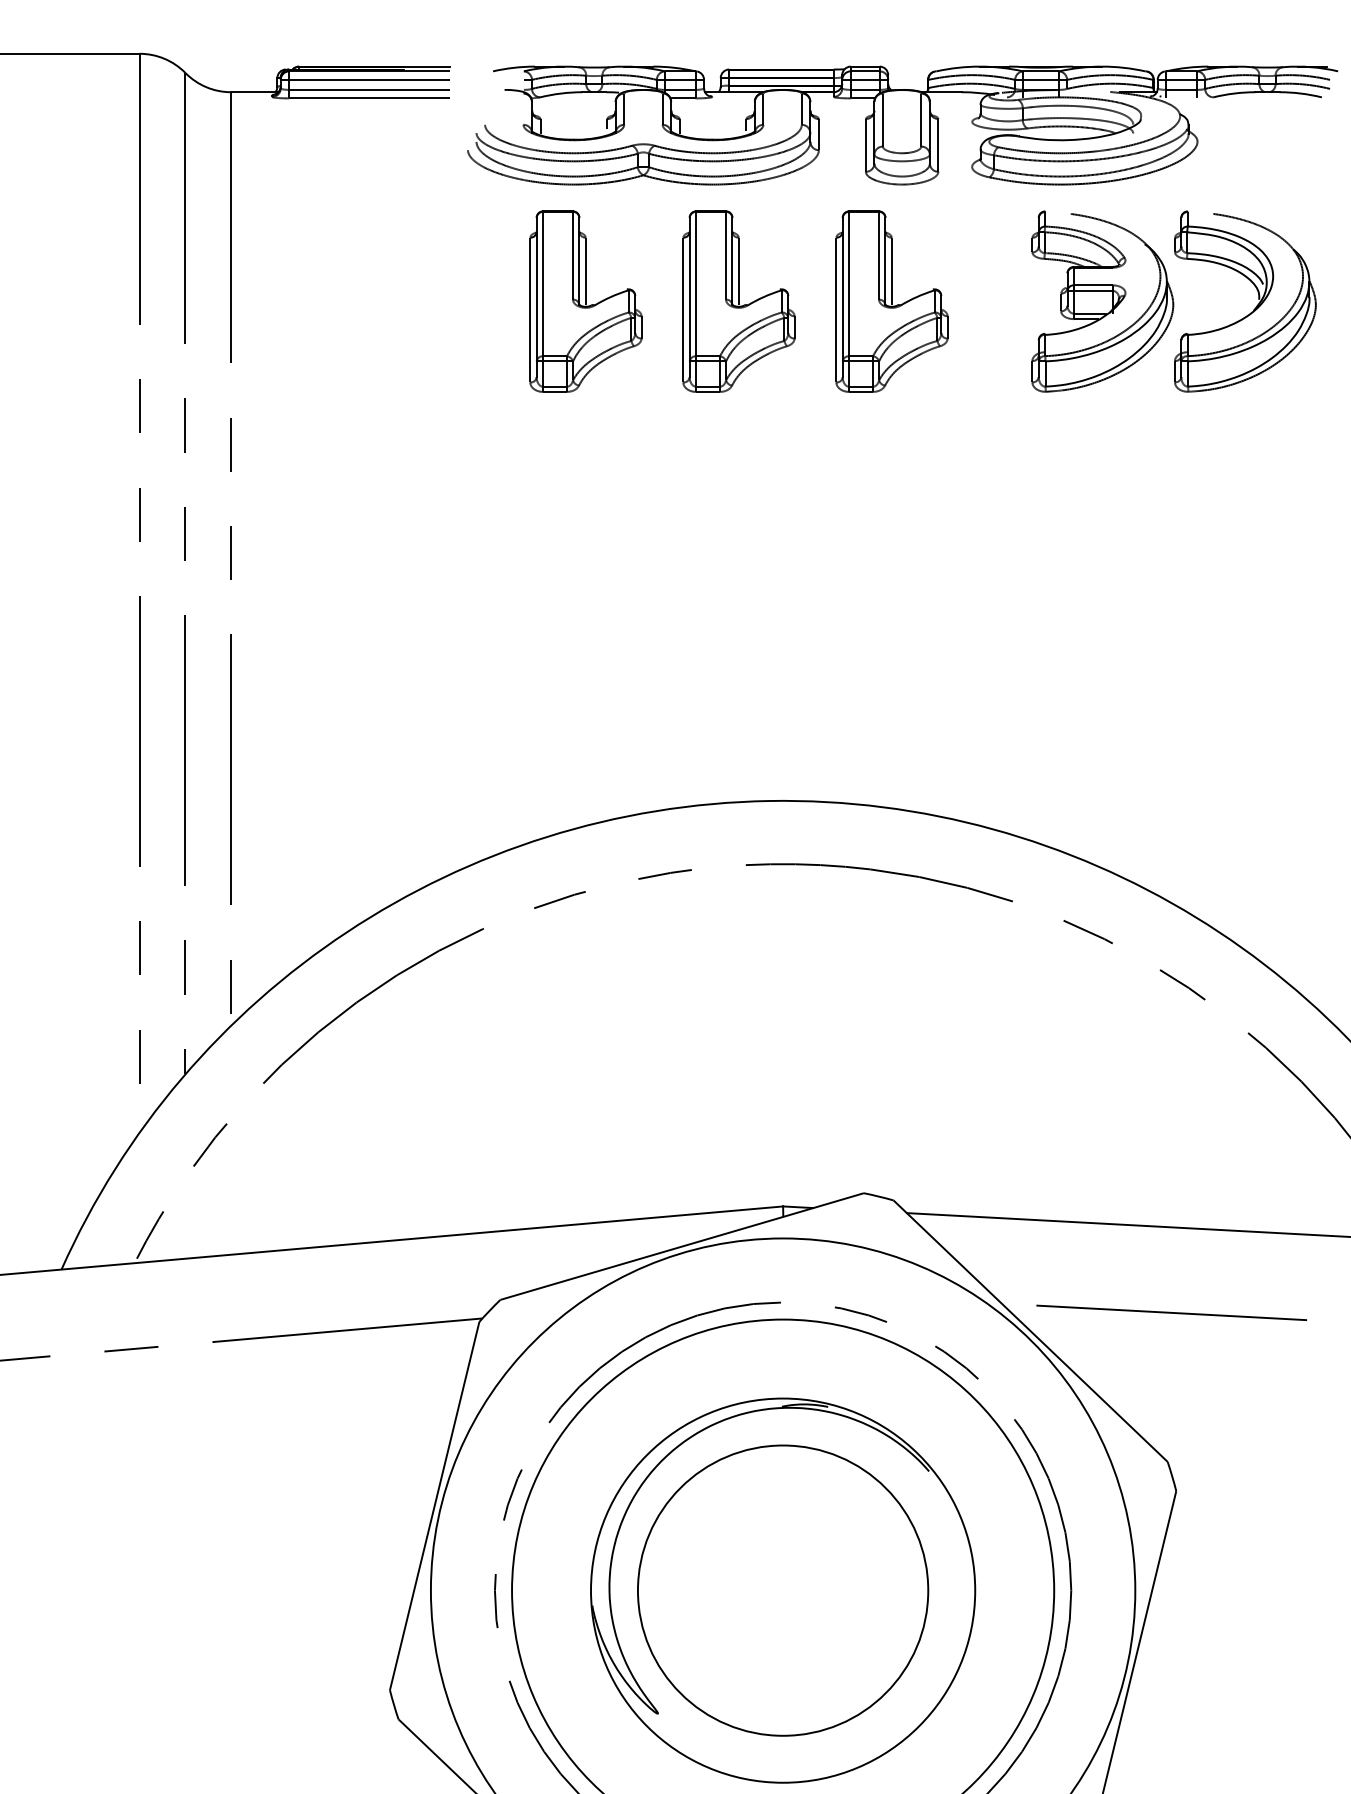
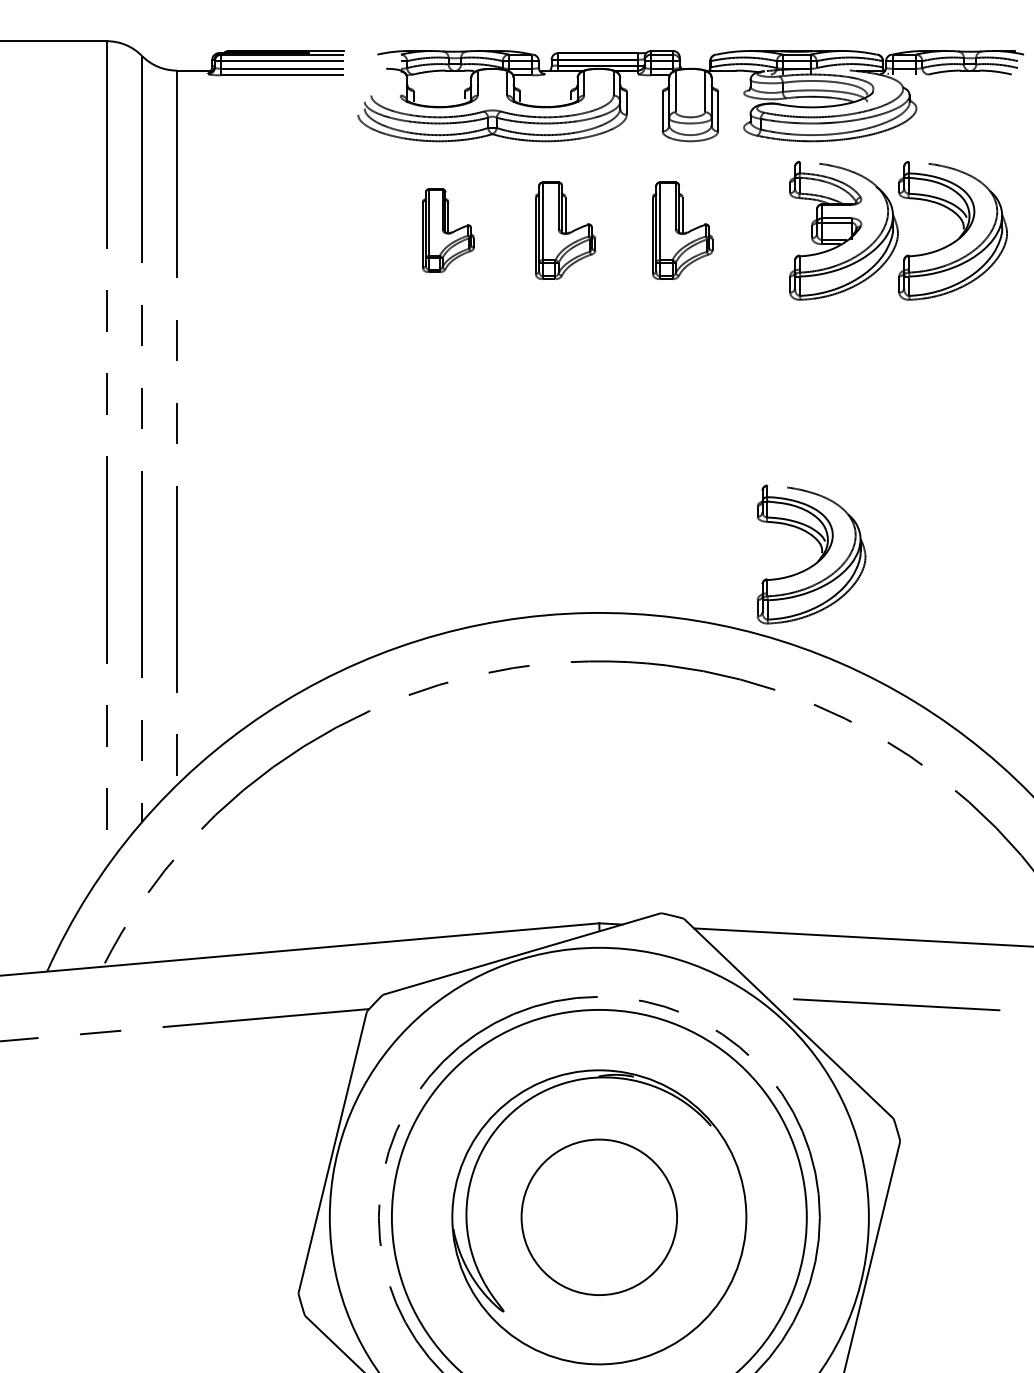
part: (585, 301) -> (448, 230), size x0.6
part: (738, 301) -> (565, 230), size x0.7
part: (891, 301) -> (682, 230), size x0.7
part: (1068, 732) -> (817, 560), added
circle: (782, 1590) -> (598, 1217), size x0.7

